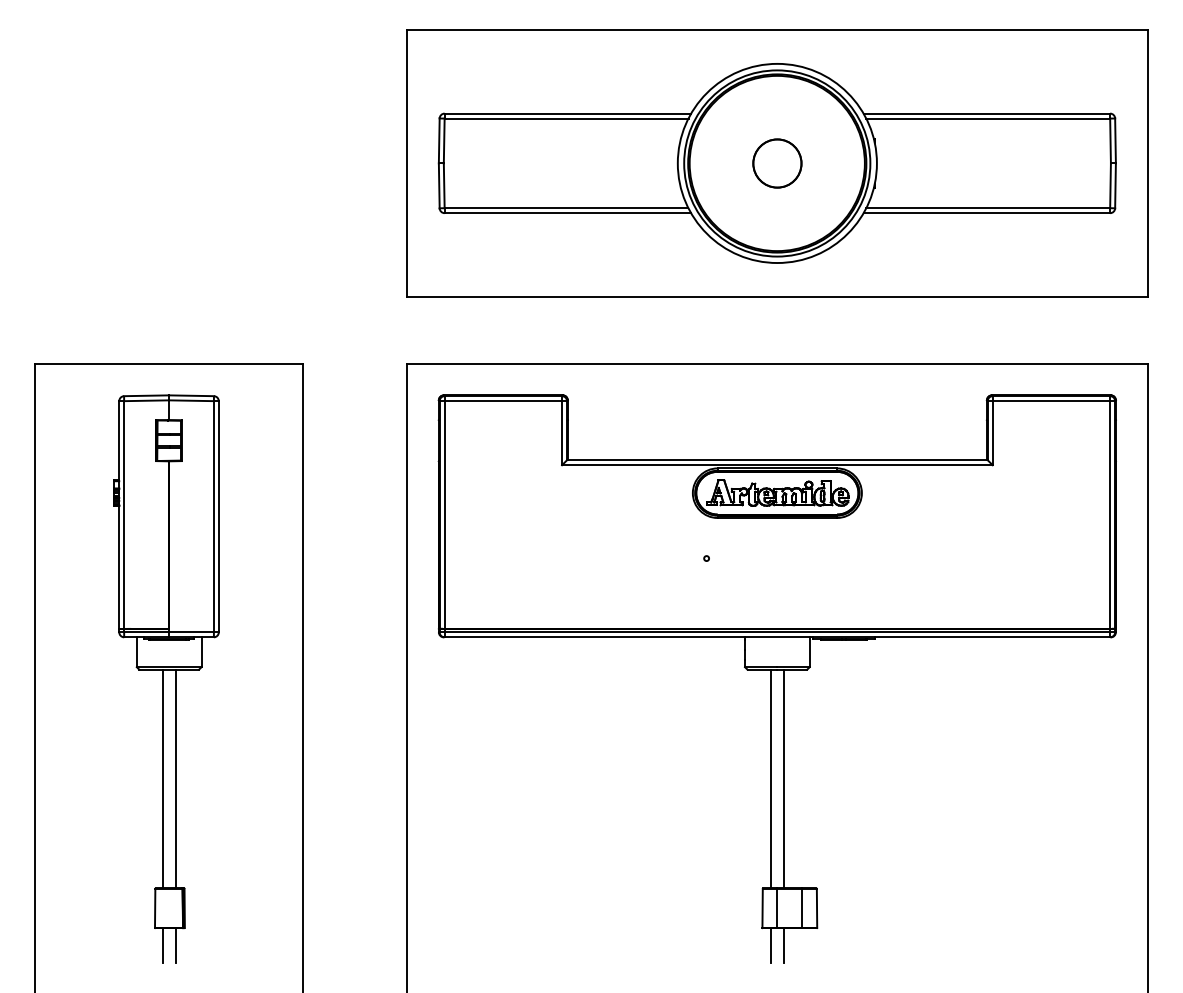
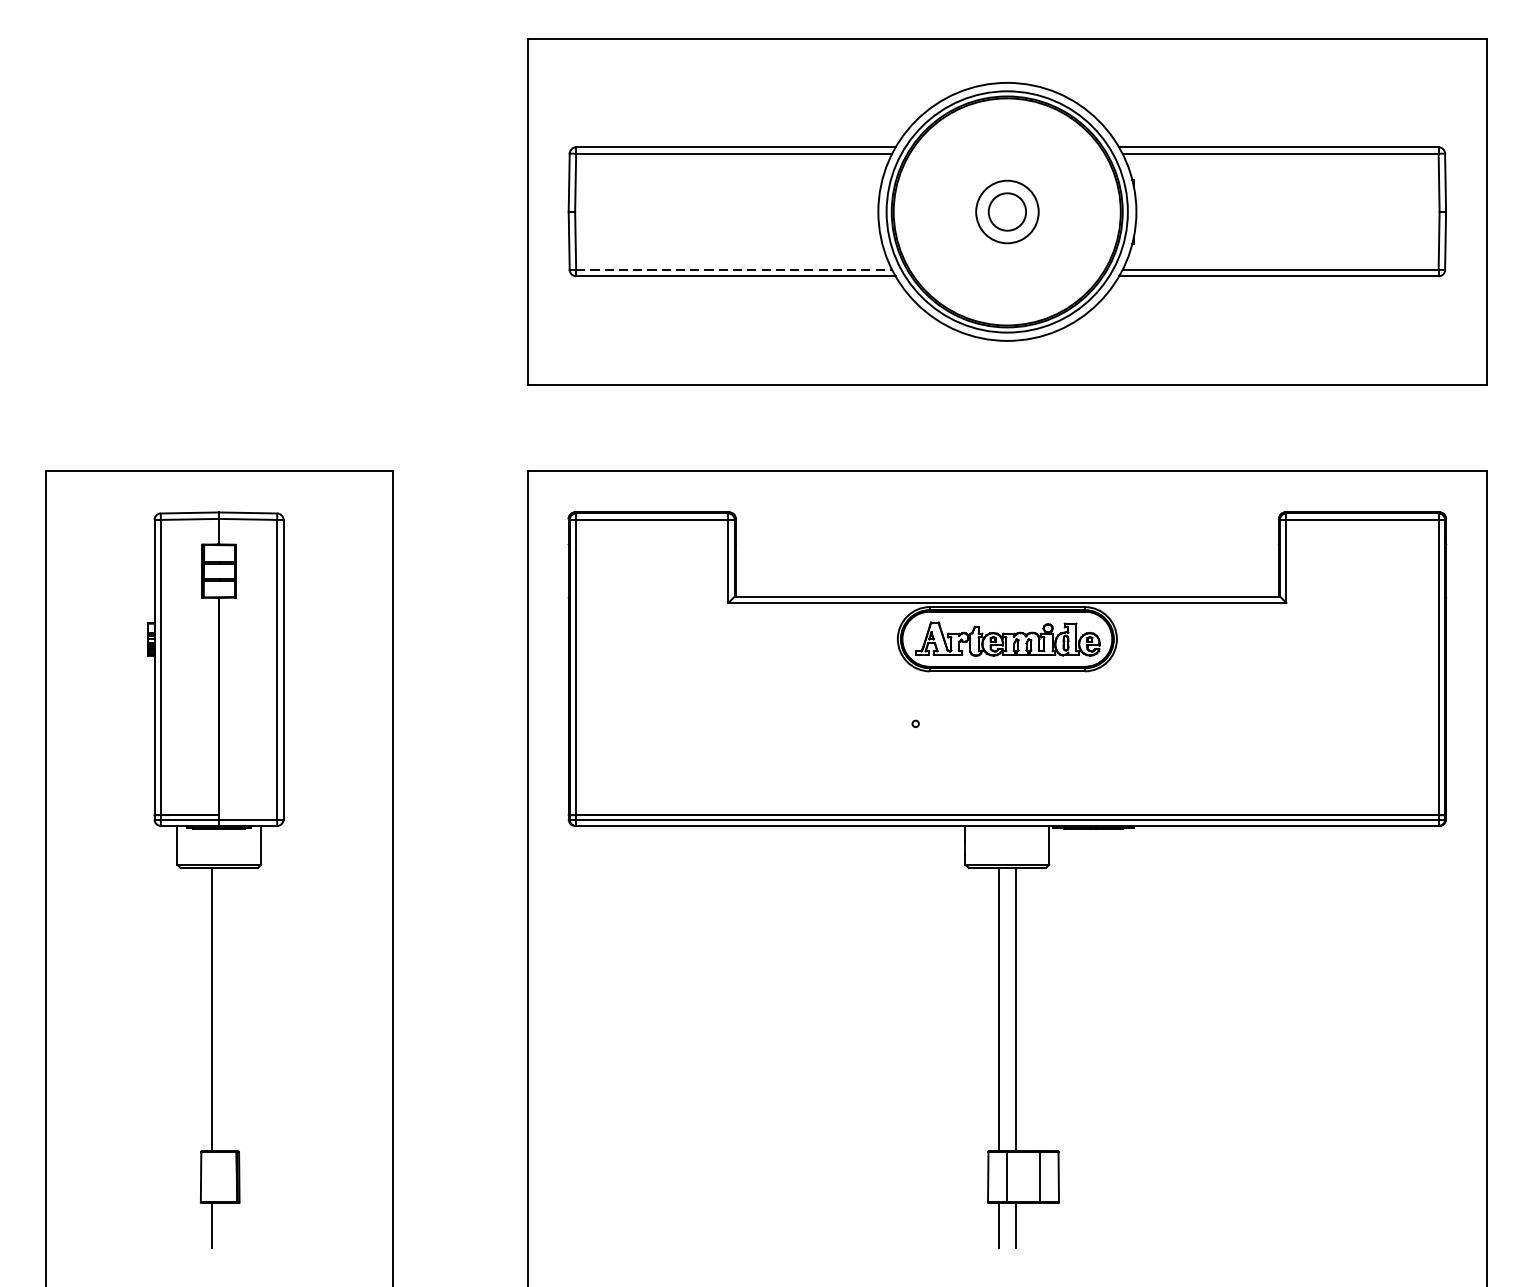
circle: (777, 163) -> (1007, 211), size x0.6
line: (566, 208) -> (734, 270), solid -> dashed
line: (176, 778) -> (228, 1008), removed
line: (176, 945) -> (228, 1225), removed

